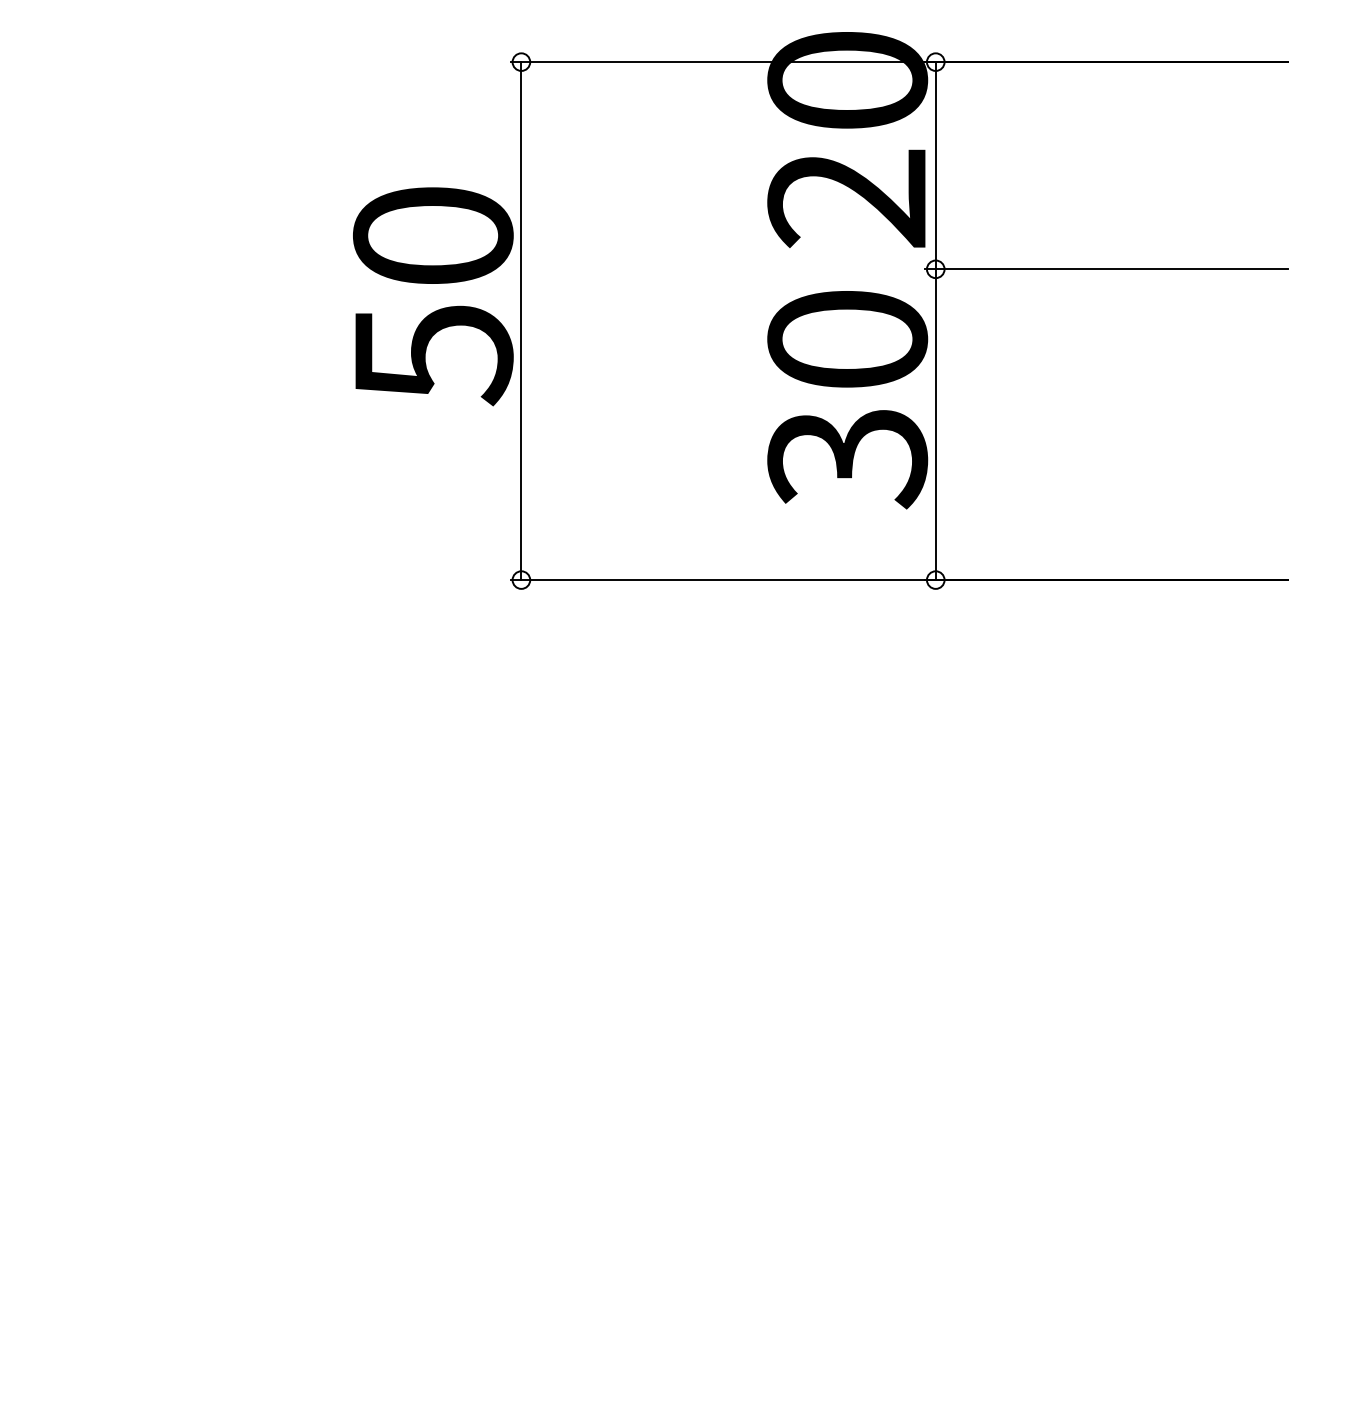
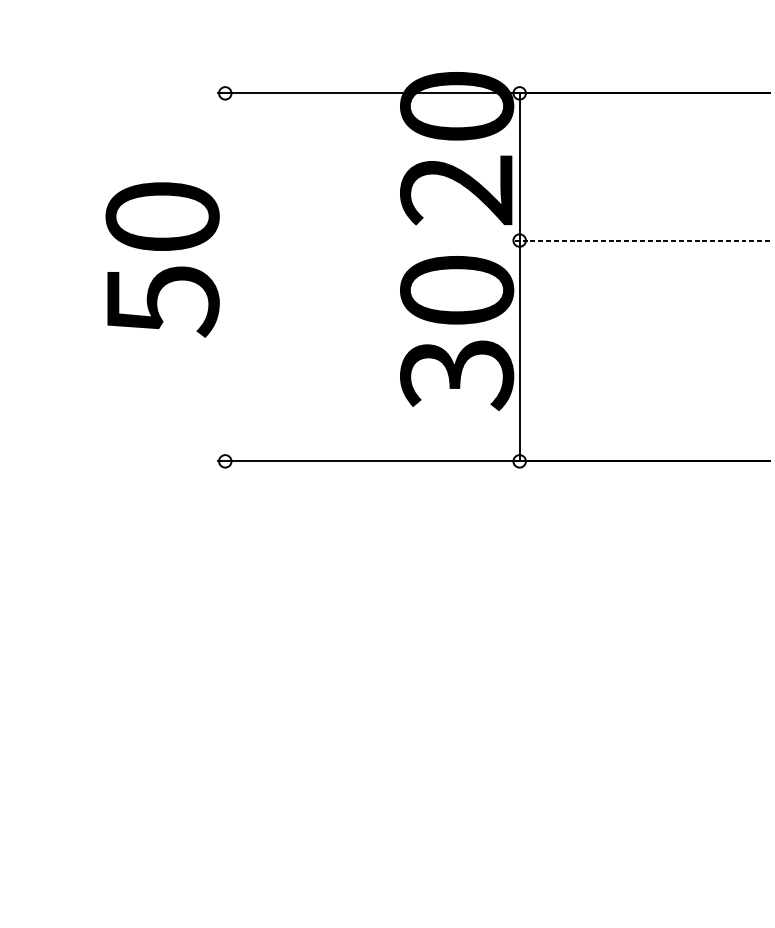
line: (1106, 269) -> (640, 240), solid -> dashed
line: (521, 321) -> (225, 277), removed

